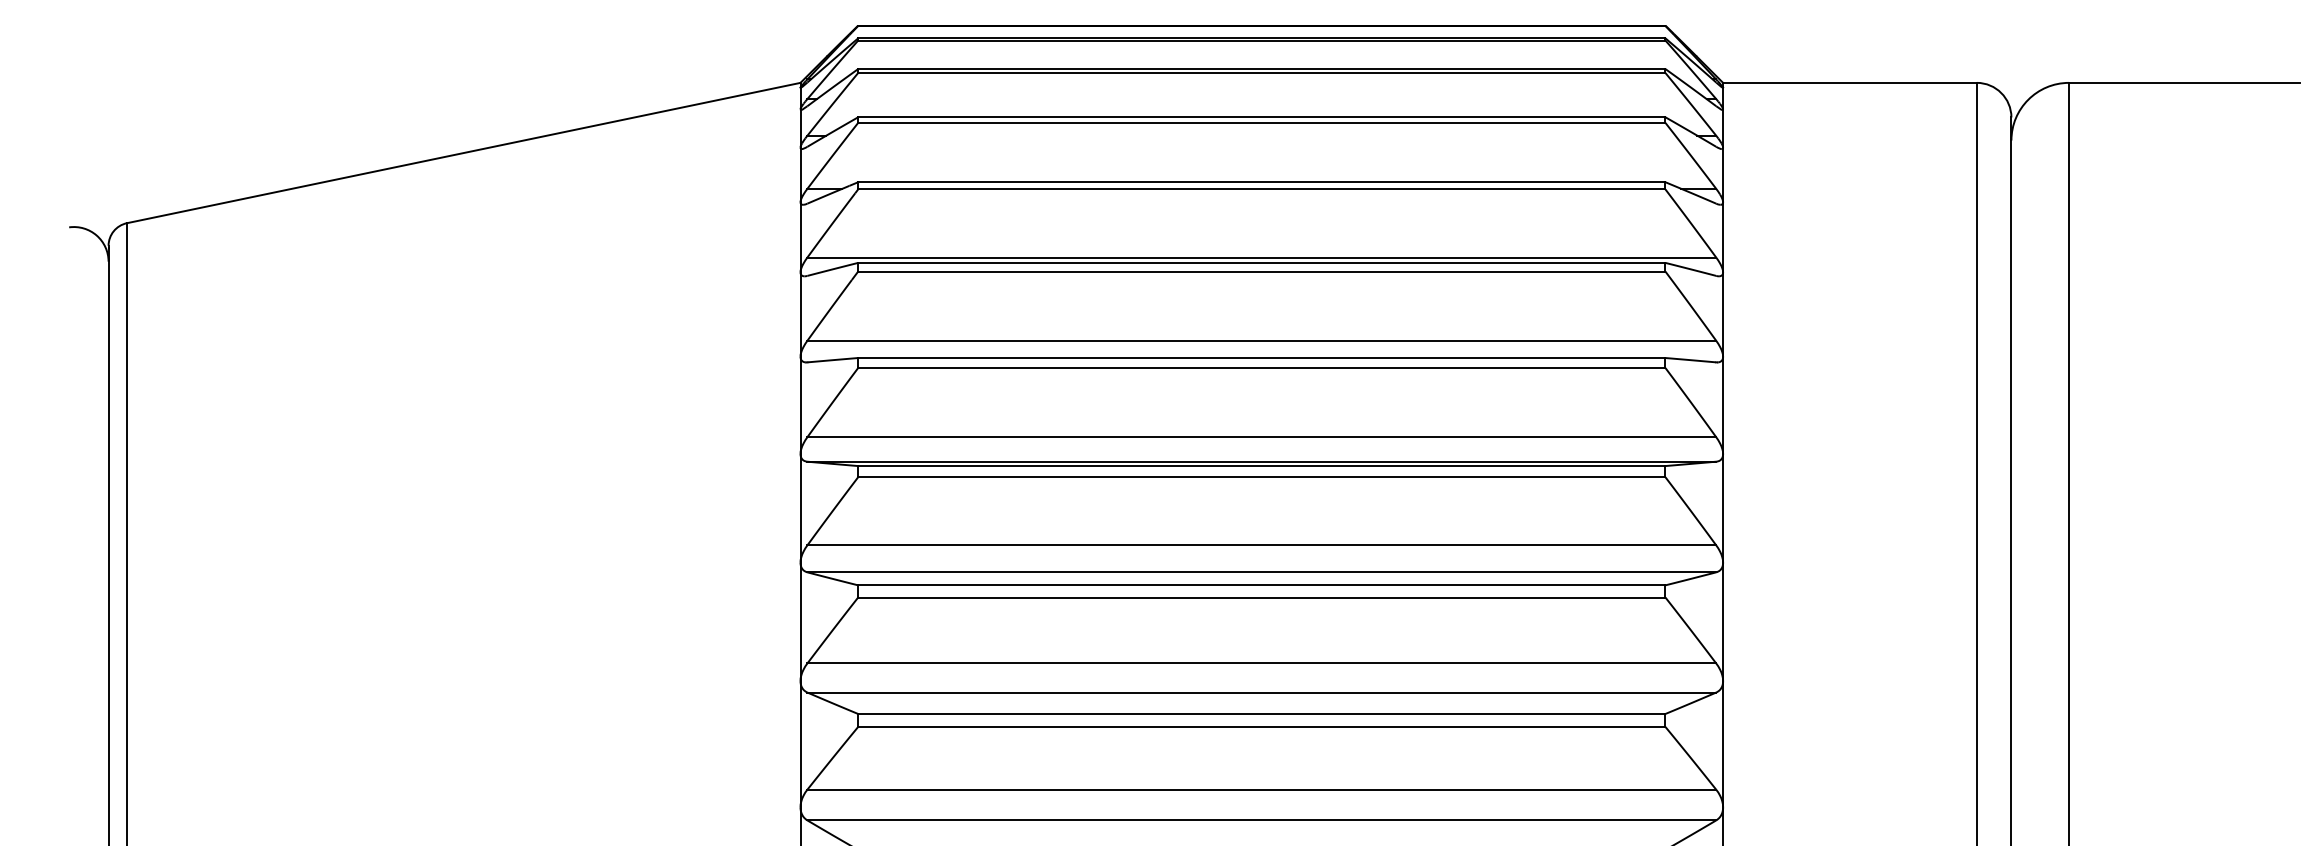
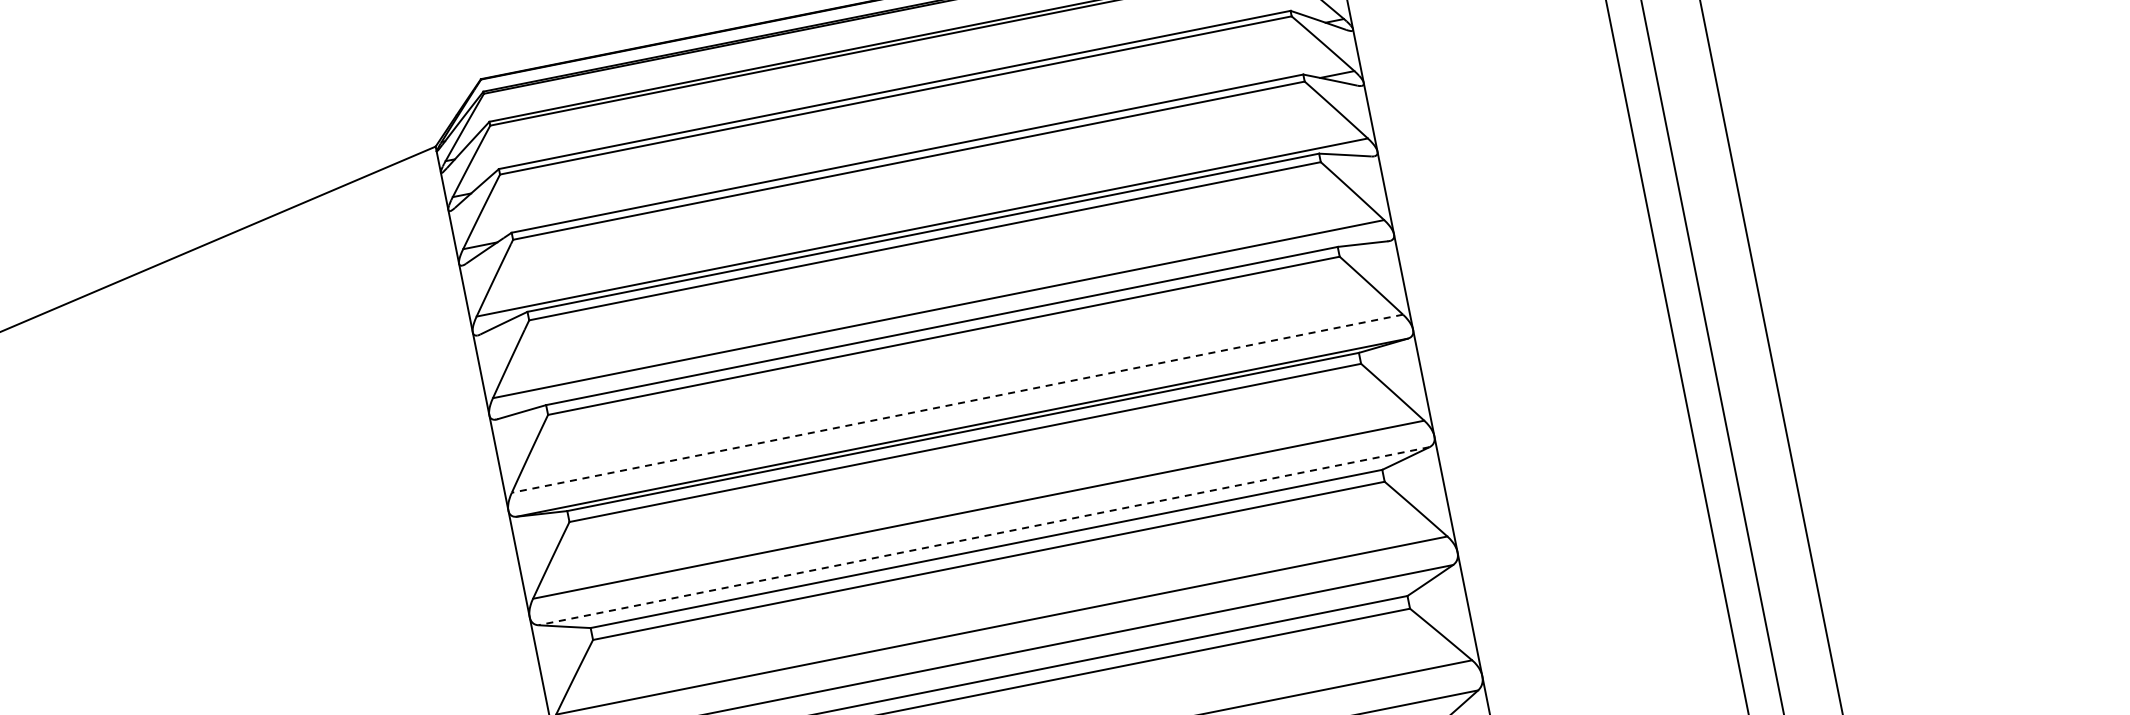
line: (1261, 437) -> (957, 404), solid -> dashed
line: (1261, 572) -> (983, 536), solid -> dashed

